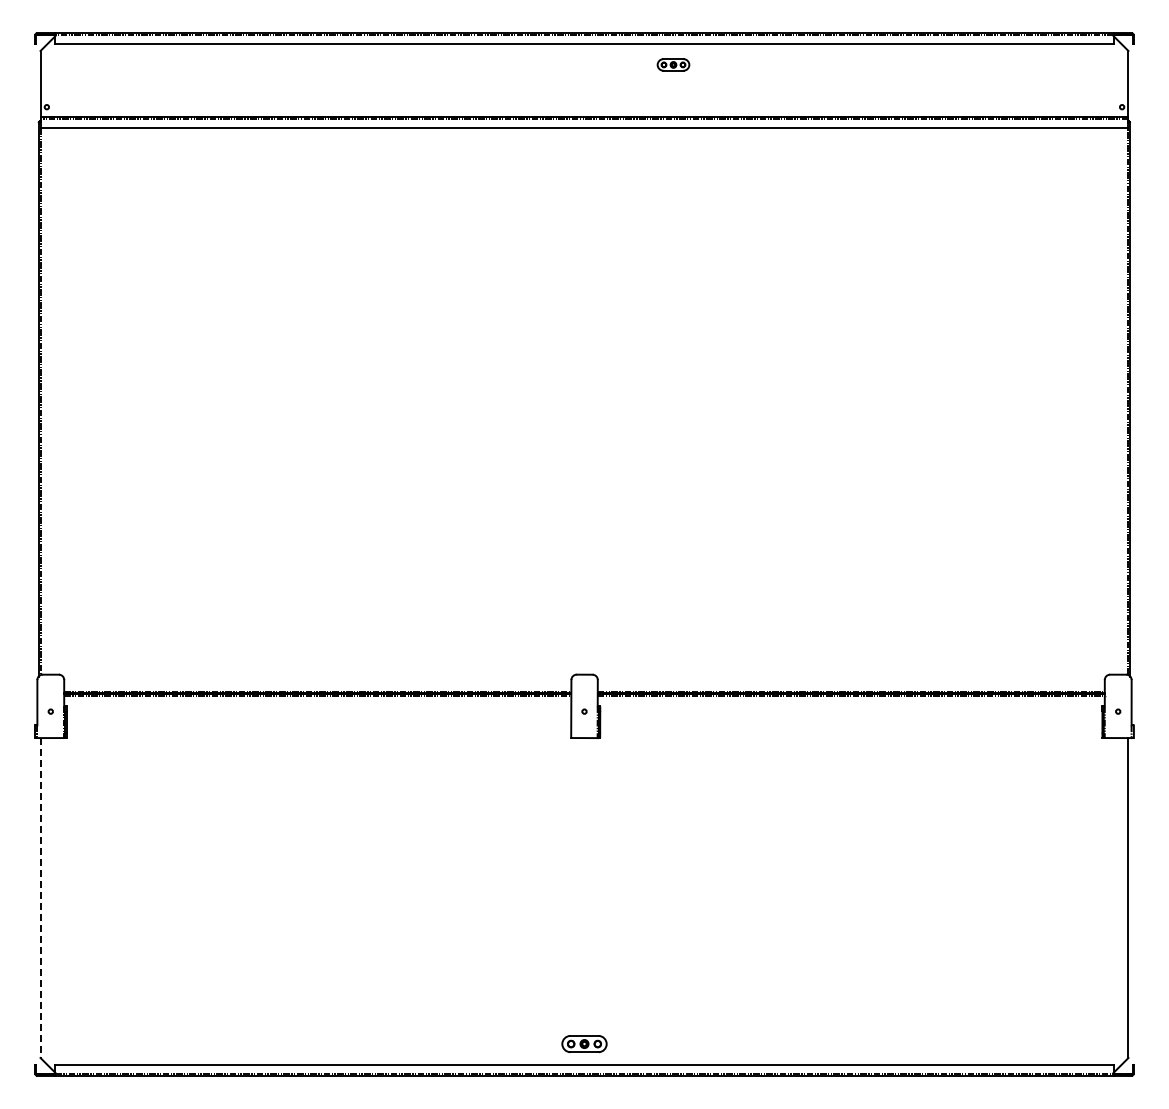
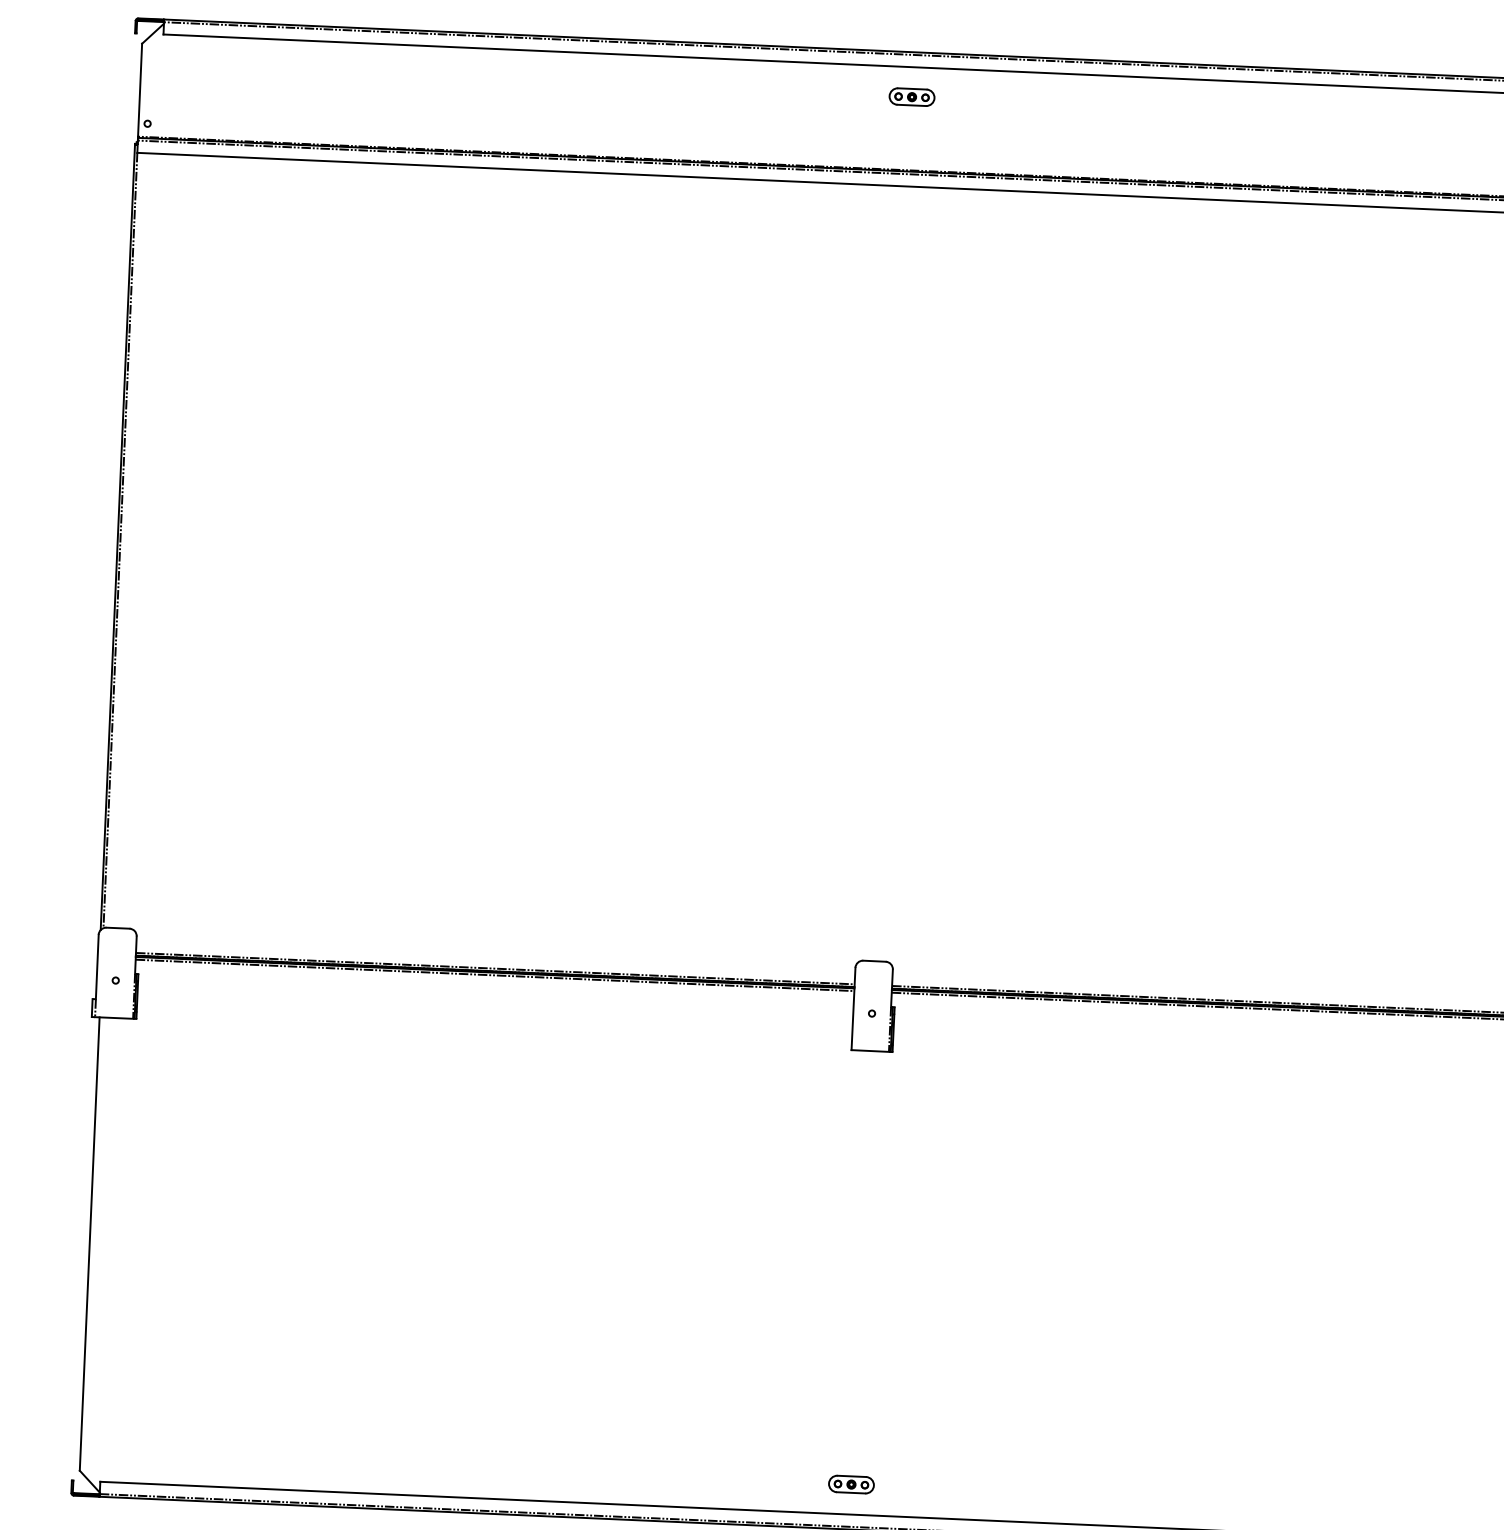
part: (673, 64) -> (912, 96), moved
line: (40, 898) -> (89, 1244), dashed -> solid
part: (584, 1043) -> (851, 1483), size x0.71

